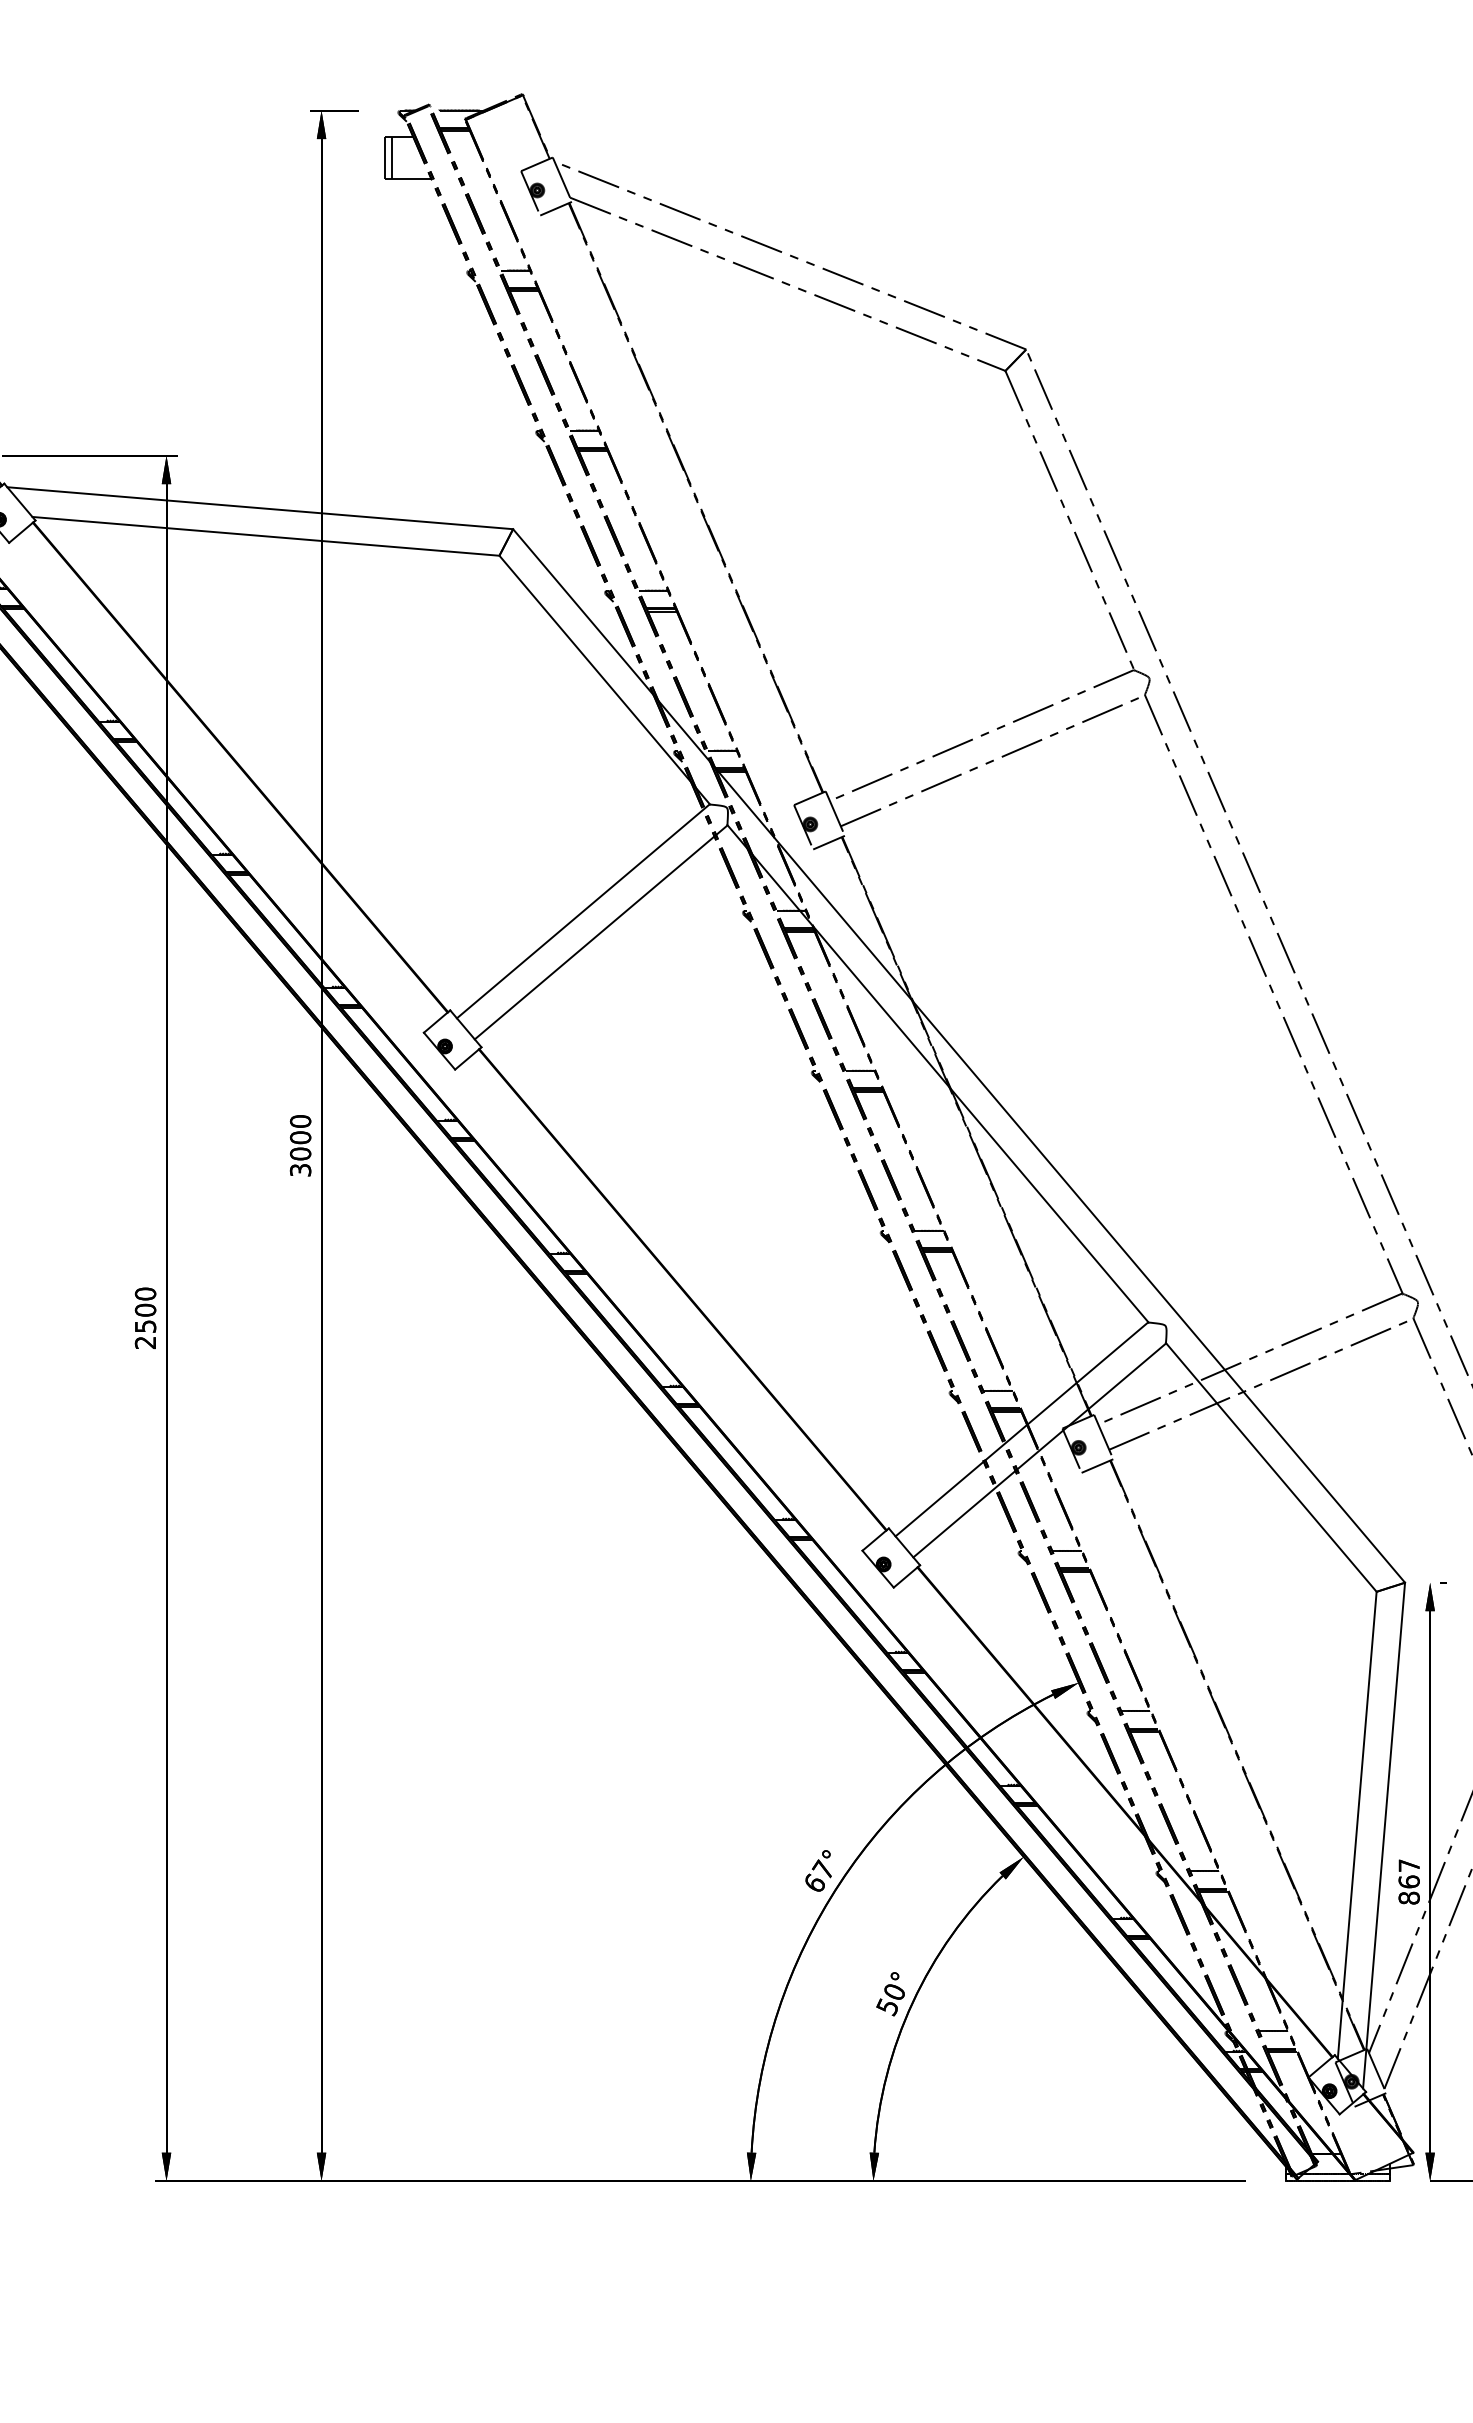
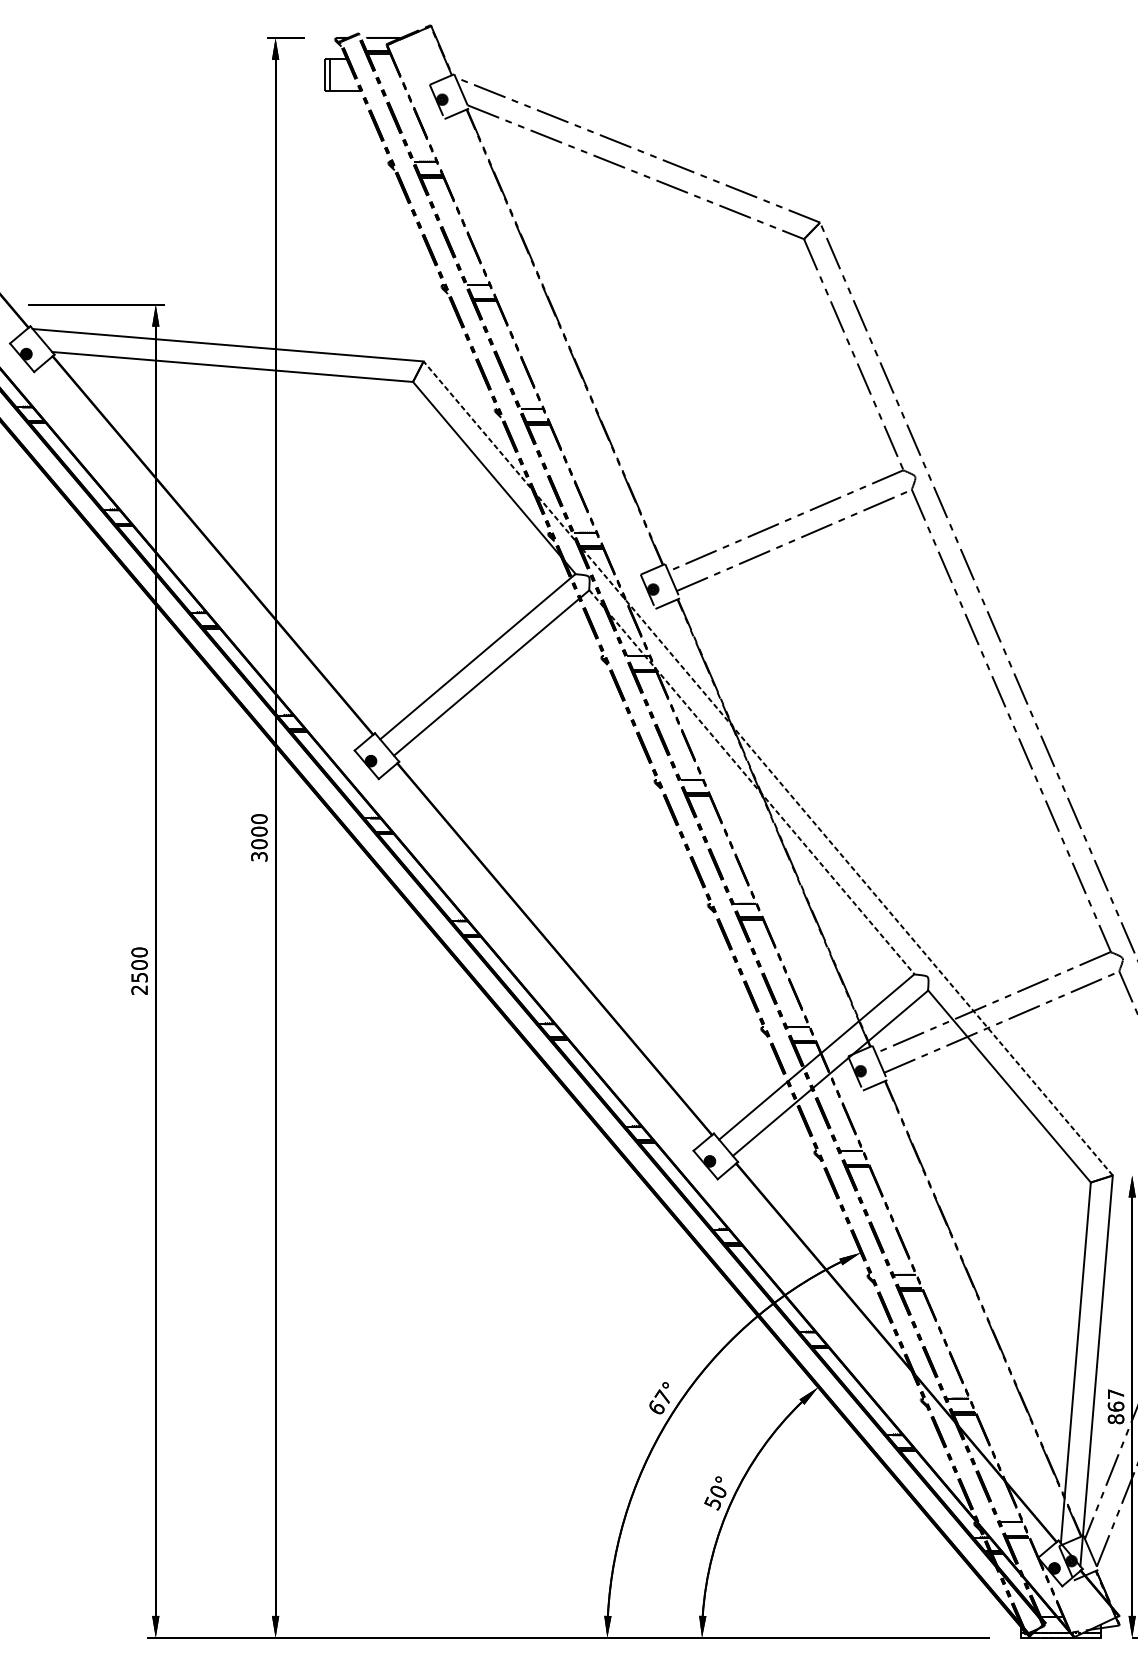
line: (958, 1055) -> (767, 768), solid -> dashed
line: (938, 1073) -> (752, 782), solid -> dashed

